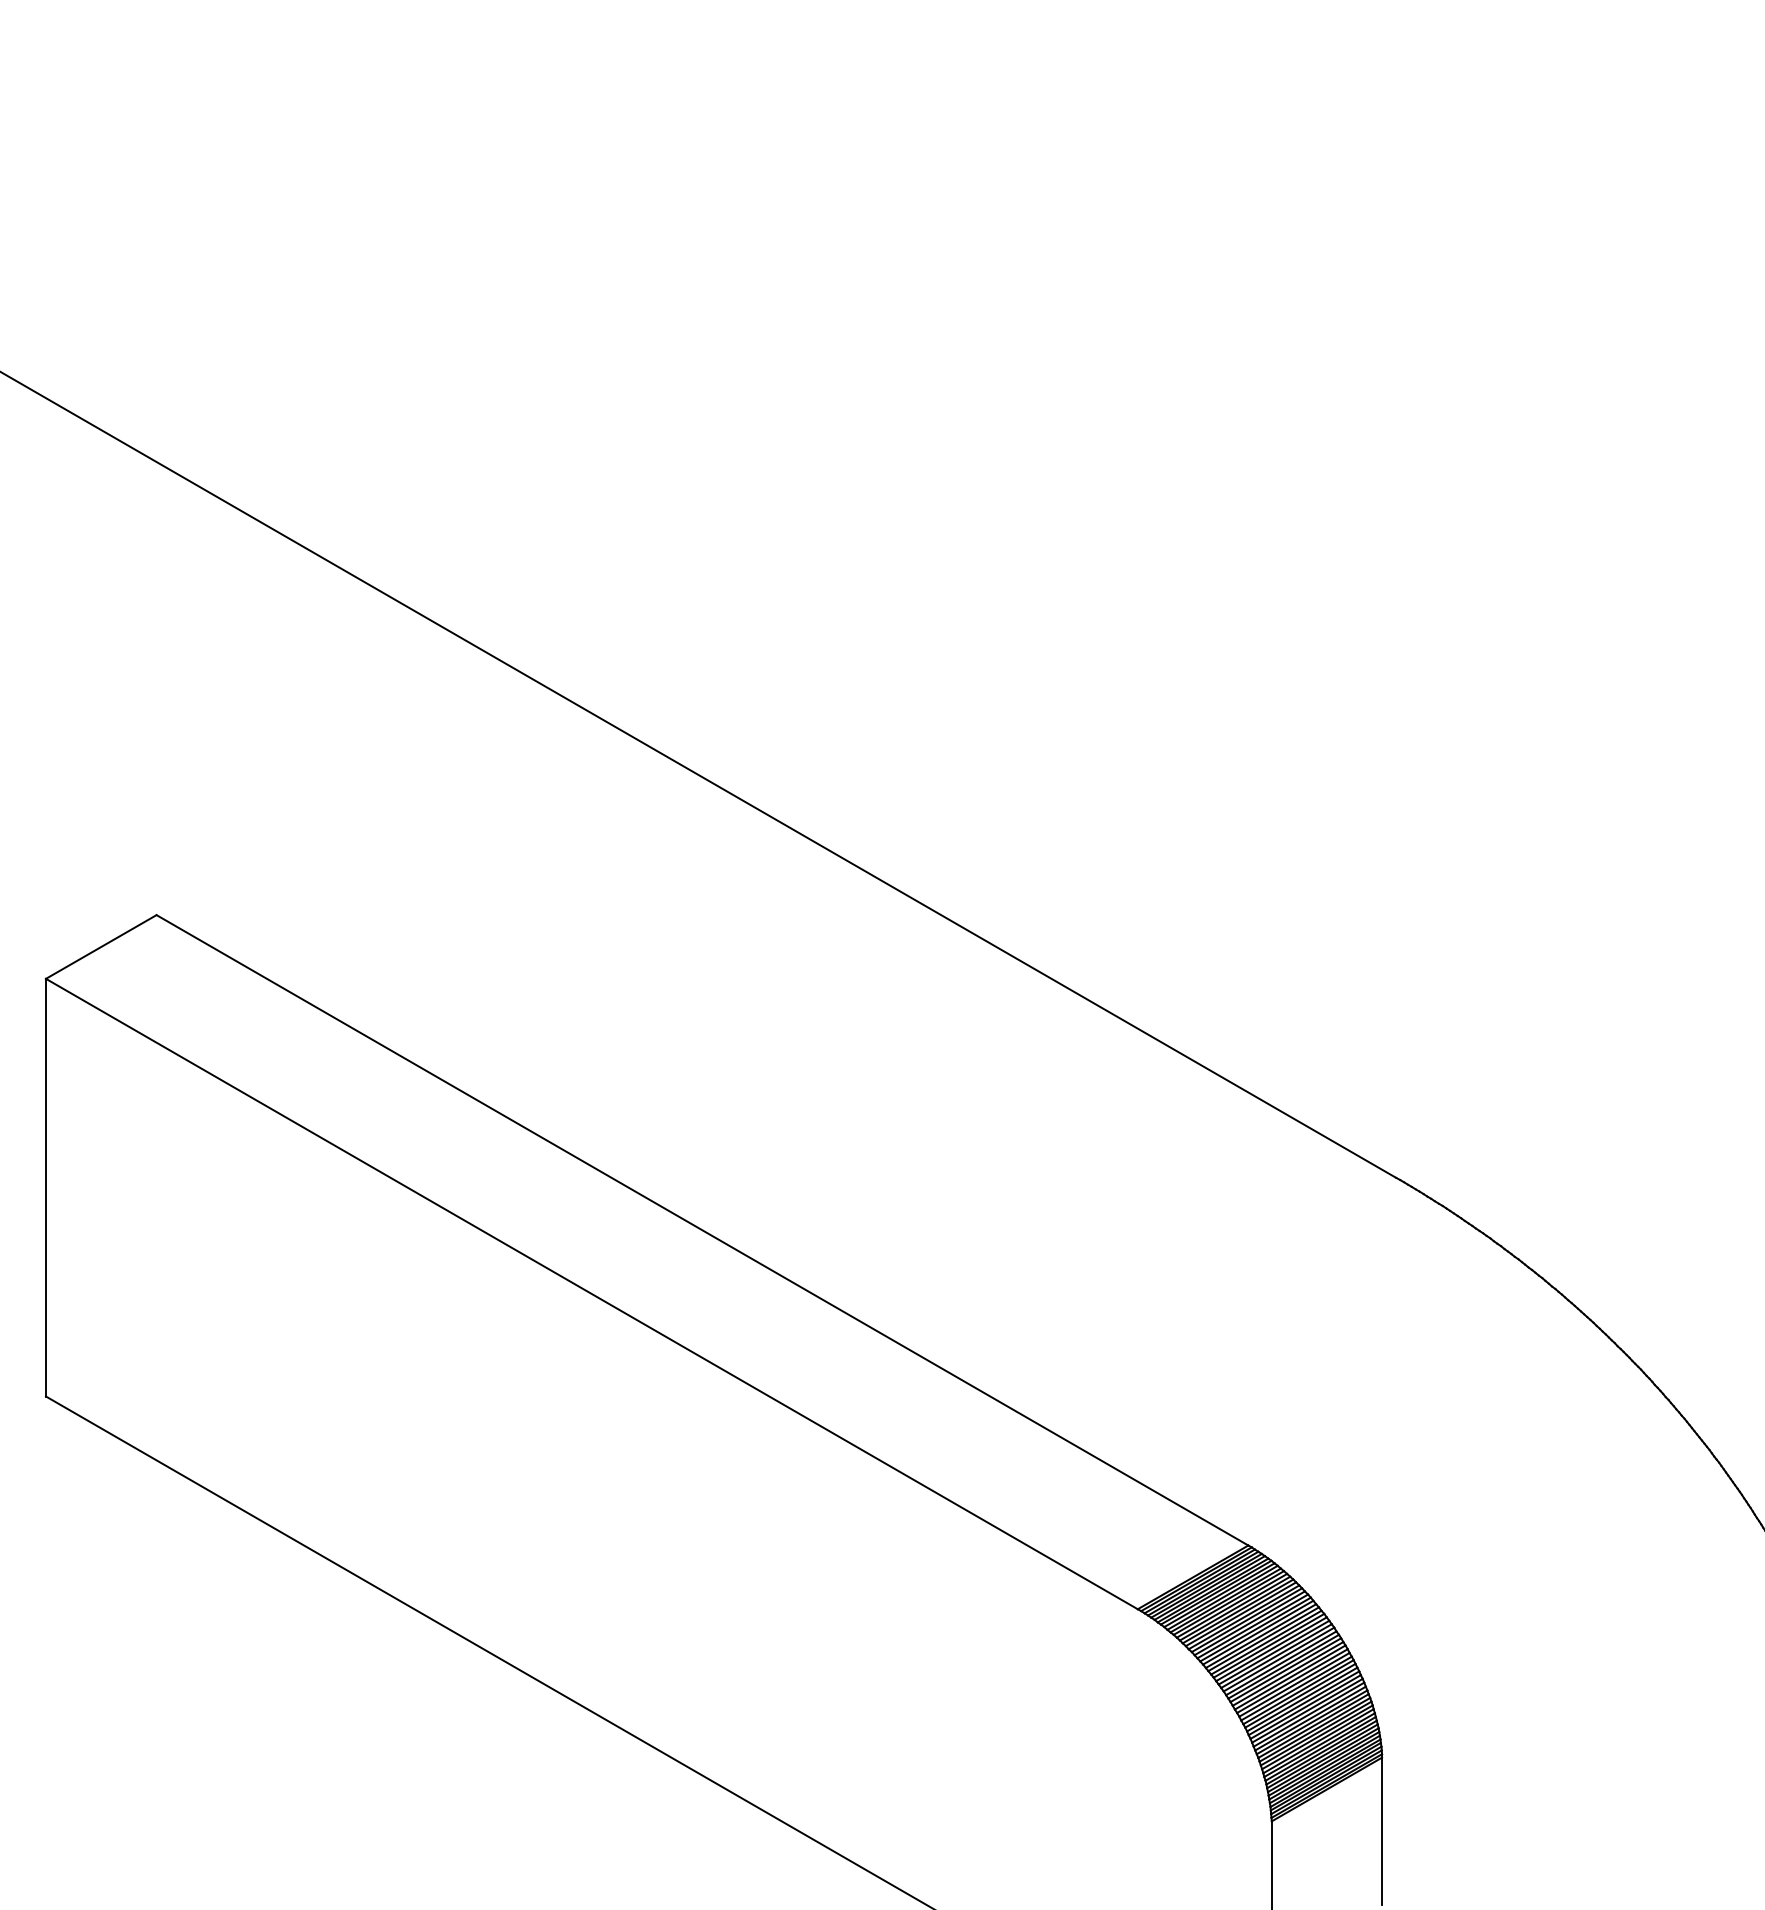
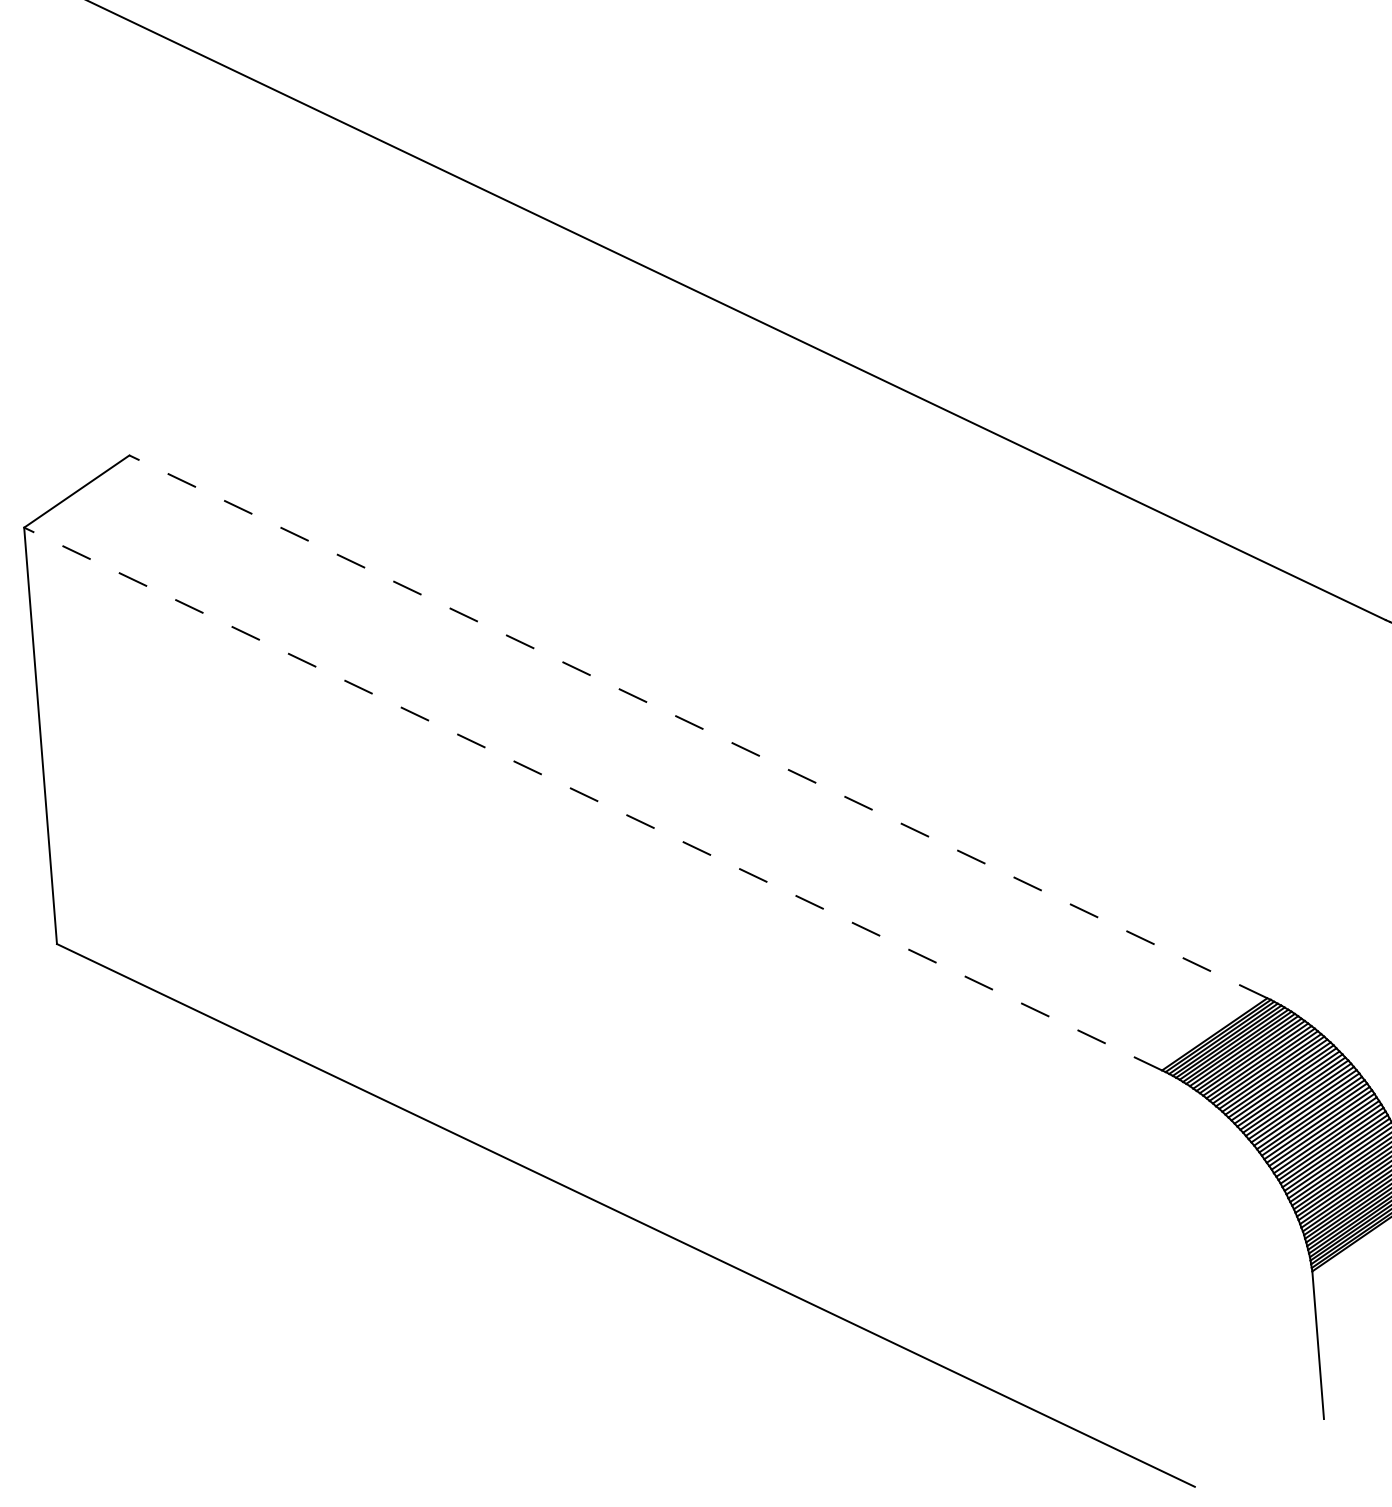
line: (702, 1230) -> (698, 727), solid -> dashed
line: (591, 1293) -> (592, 798), solid -> dashed

